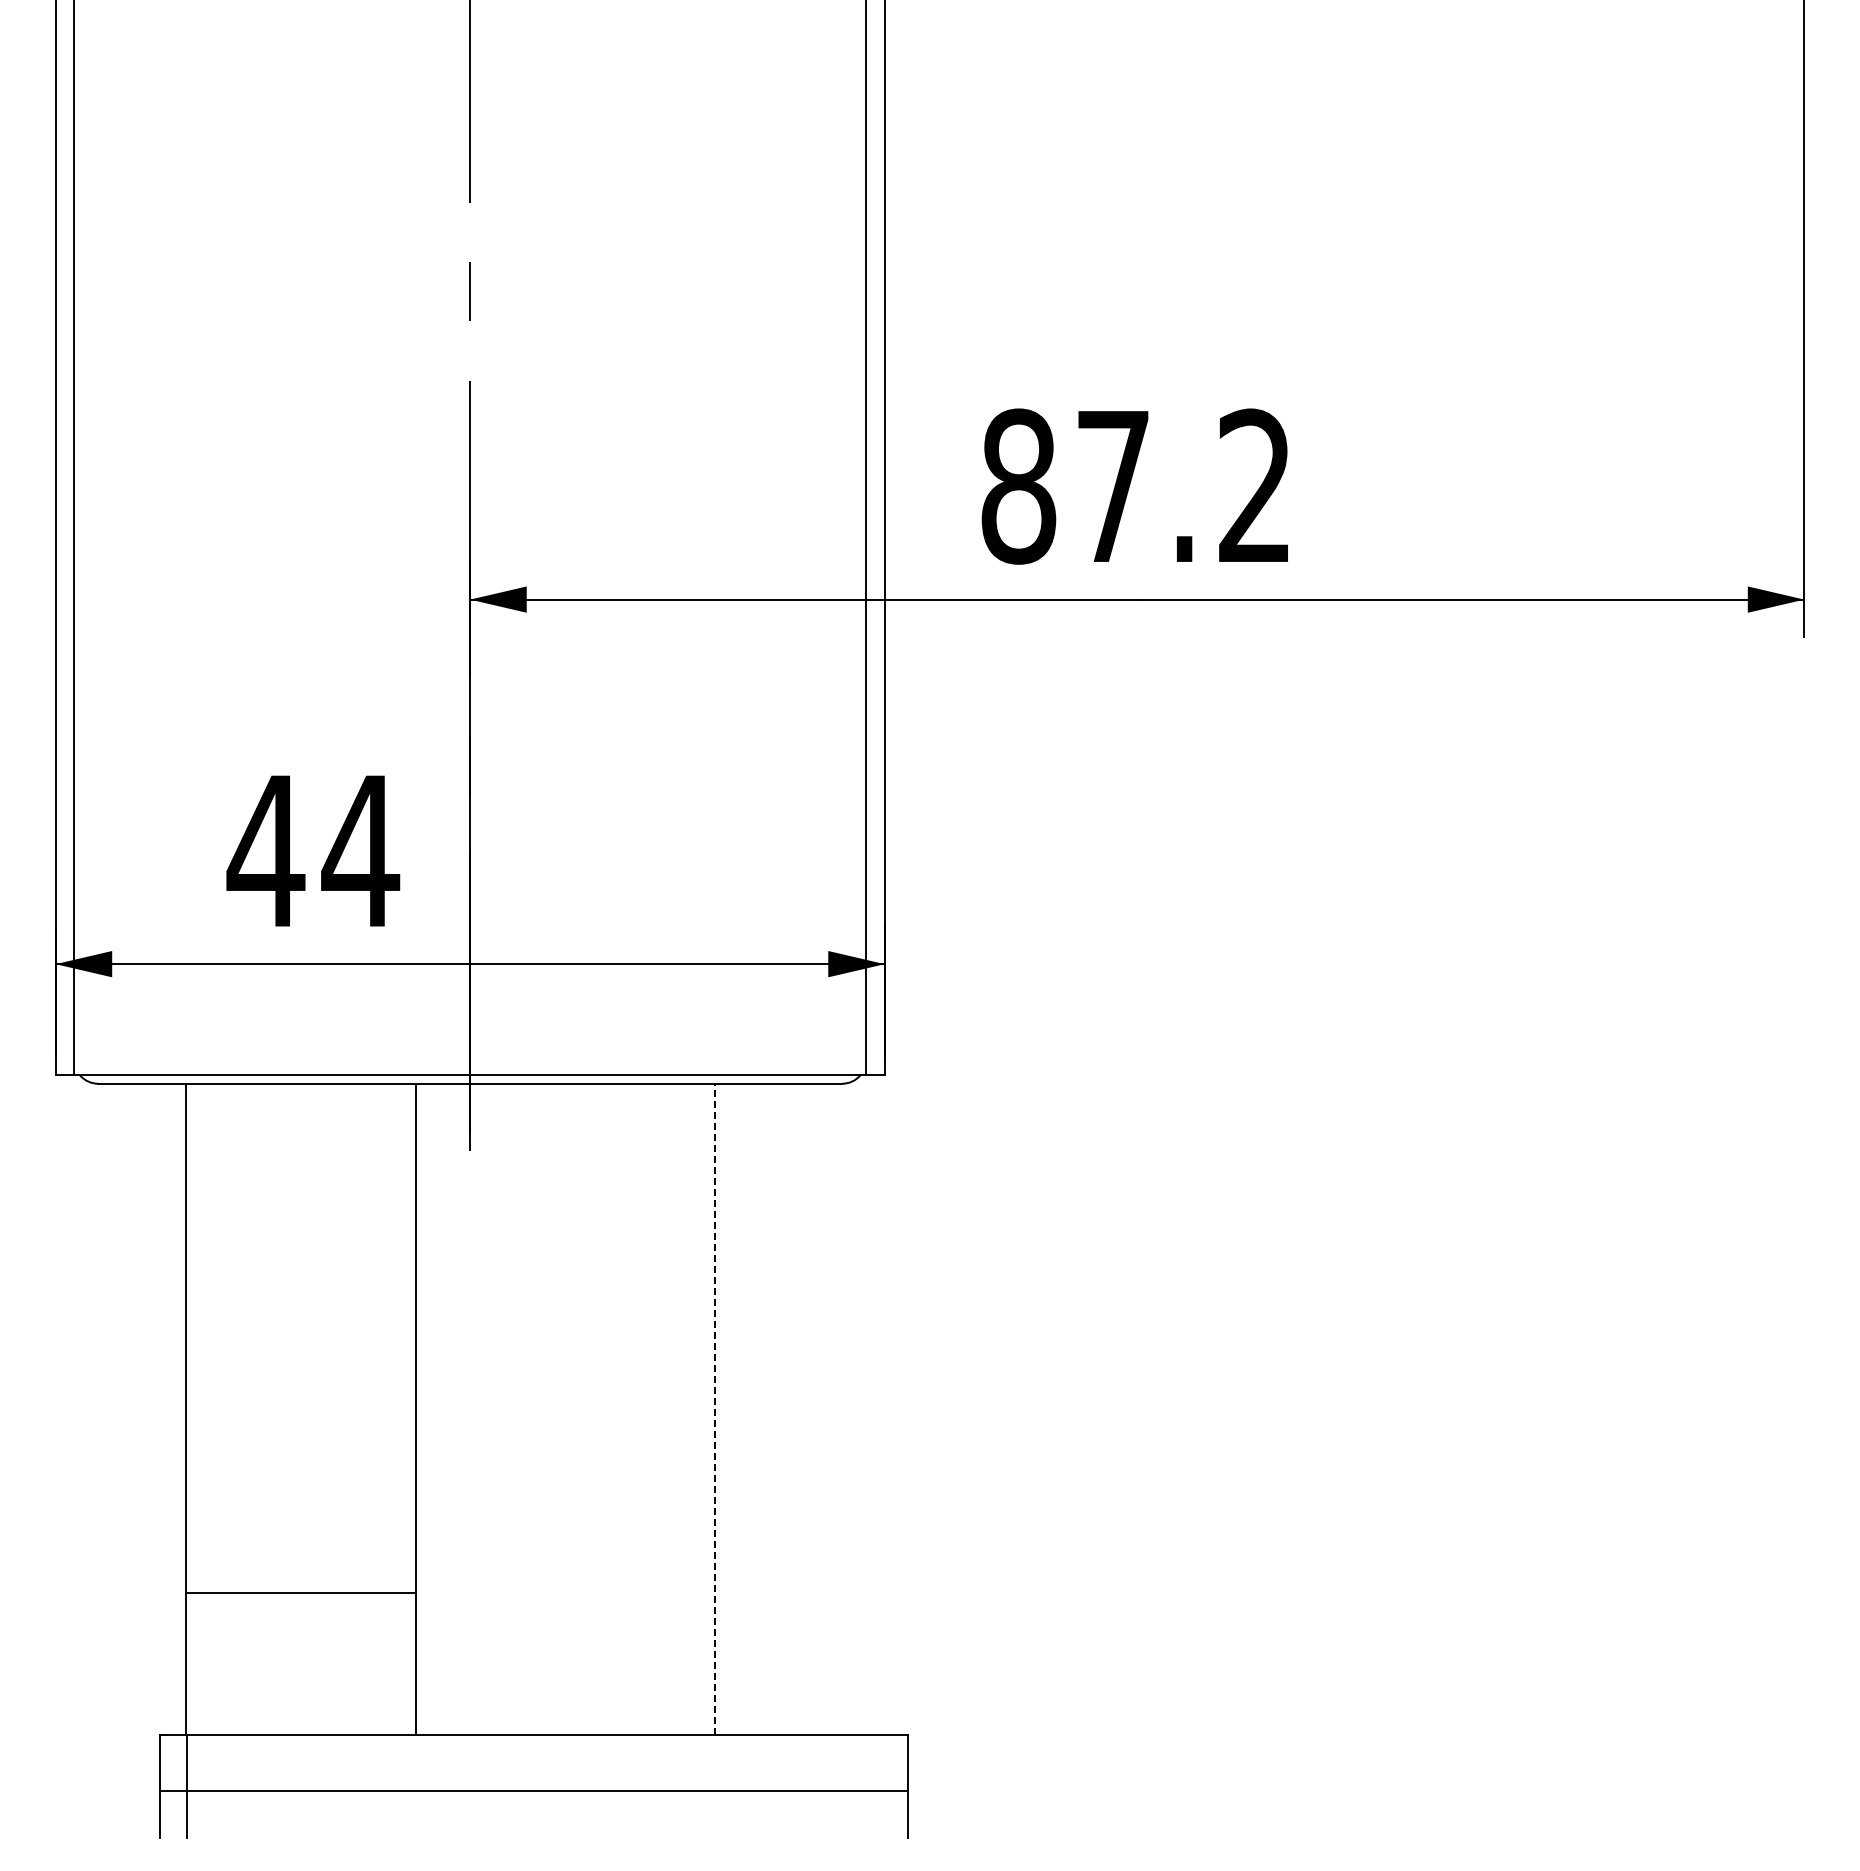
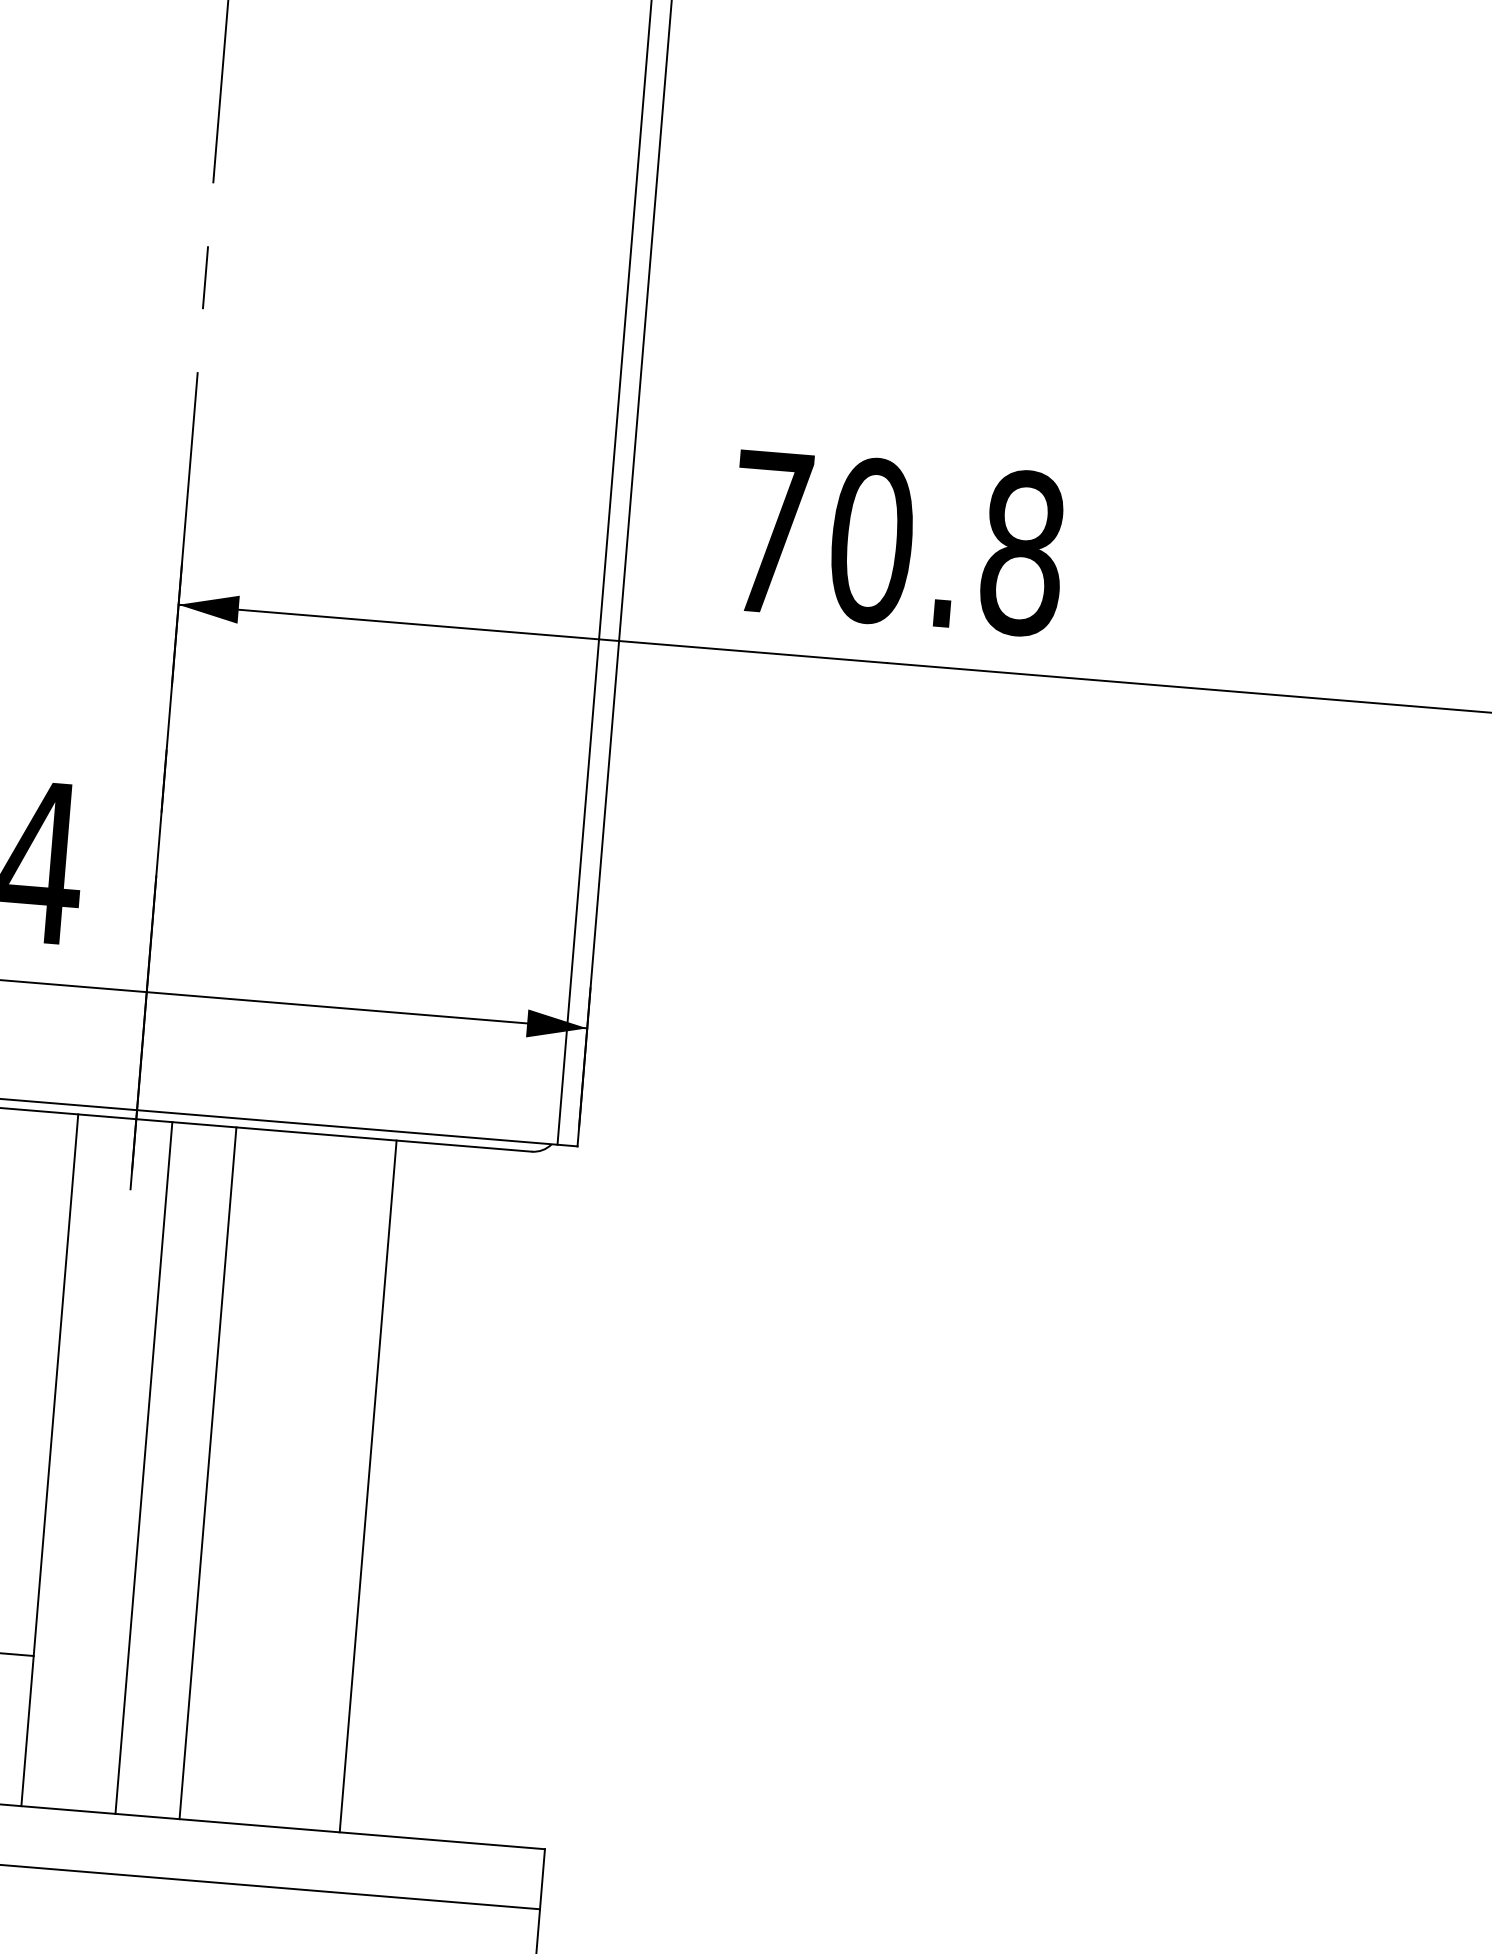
text: (1136, 486) -> (896, 542), 87.2 -> 70.8
line: (504, 1408) -> (144, 1467), added
line: (564, 1408) -> (208, 1472), added
line: (715, 1409) -> (368, 1486), dashed -> solid

